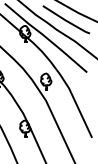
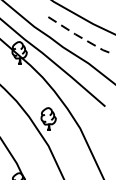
line: (66, 20) -> (76, 34), solid -> dashed

